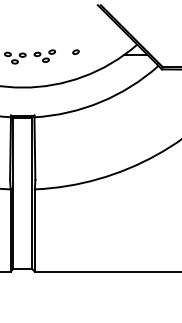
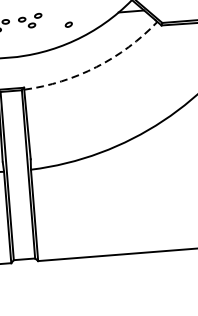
part: (75, 51) -> (68, 23), moved
arc: (100, 102) -> (96, 67), solid -> dashed

